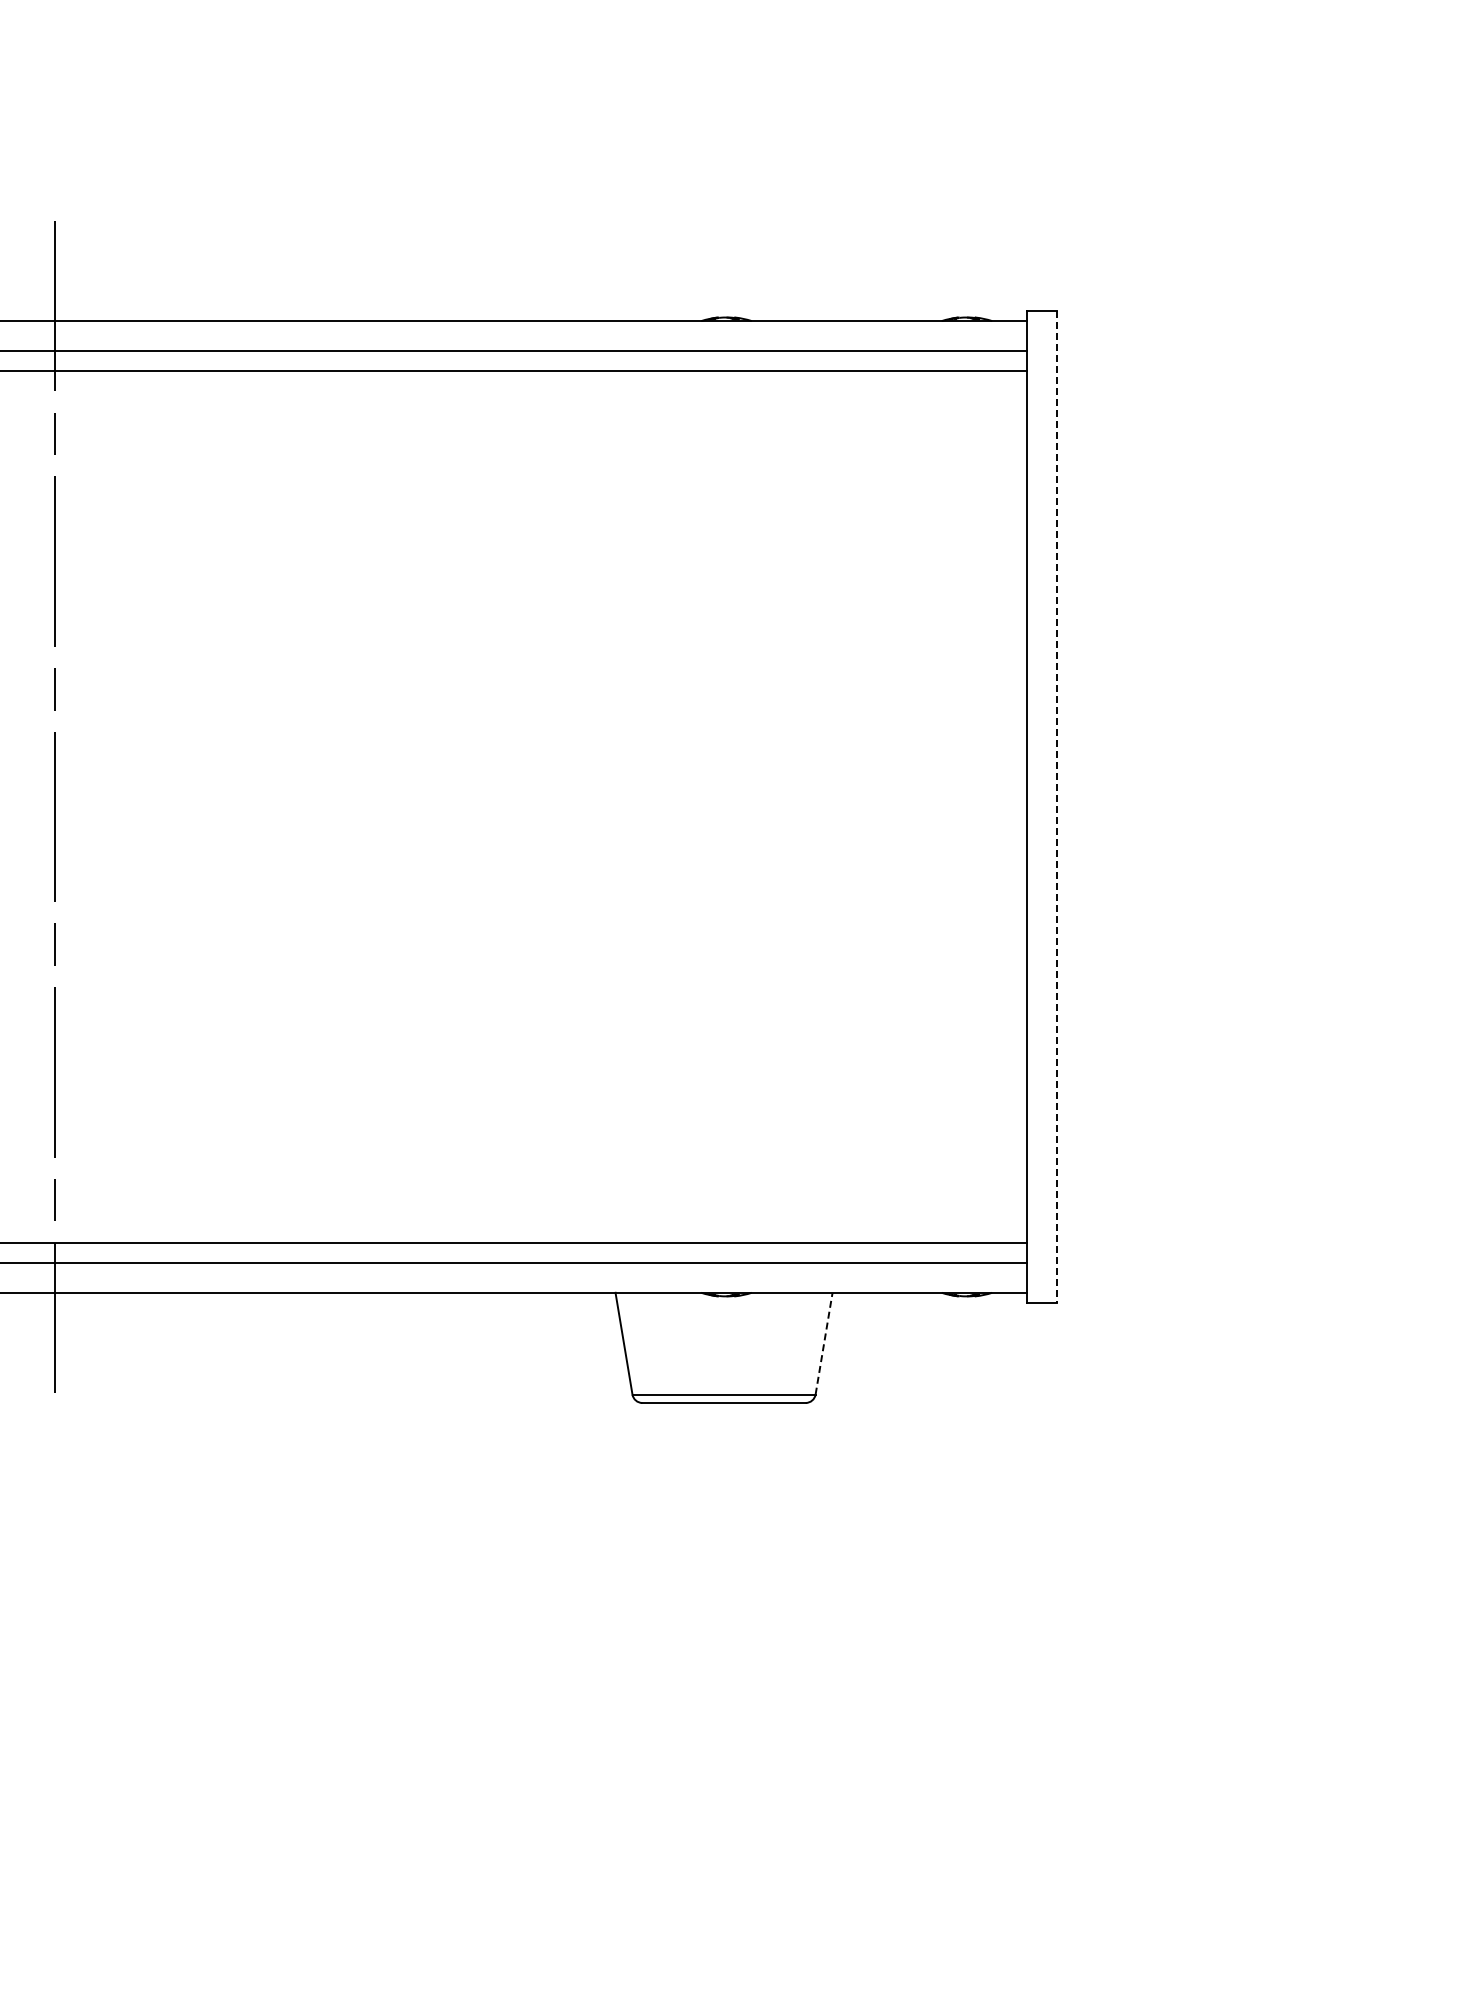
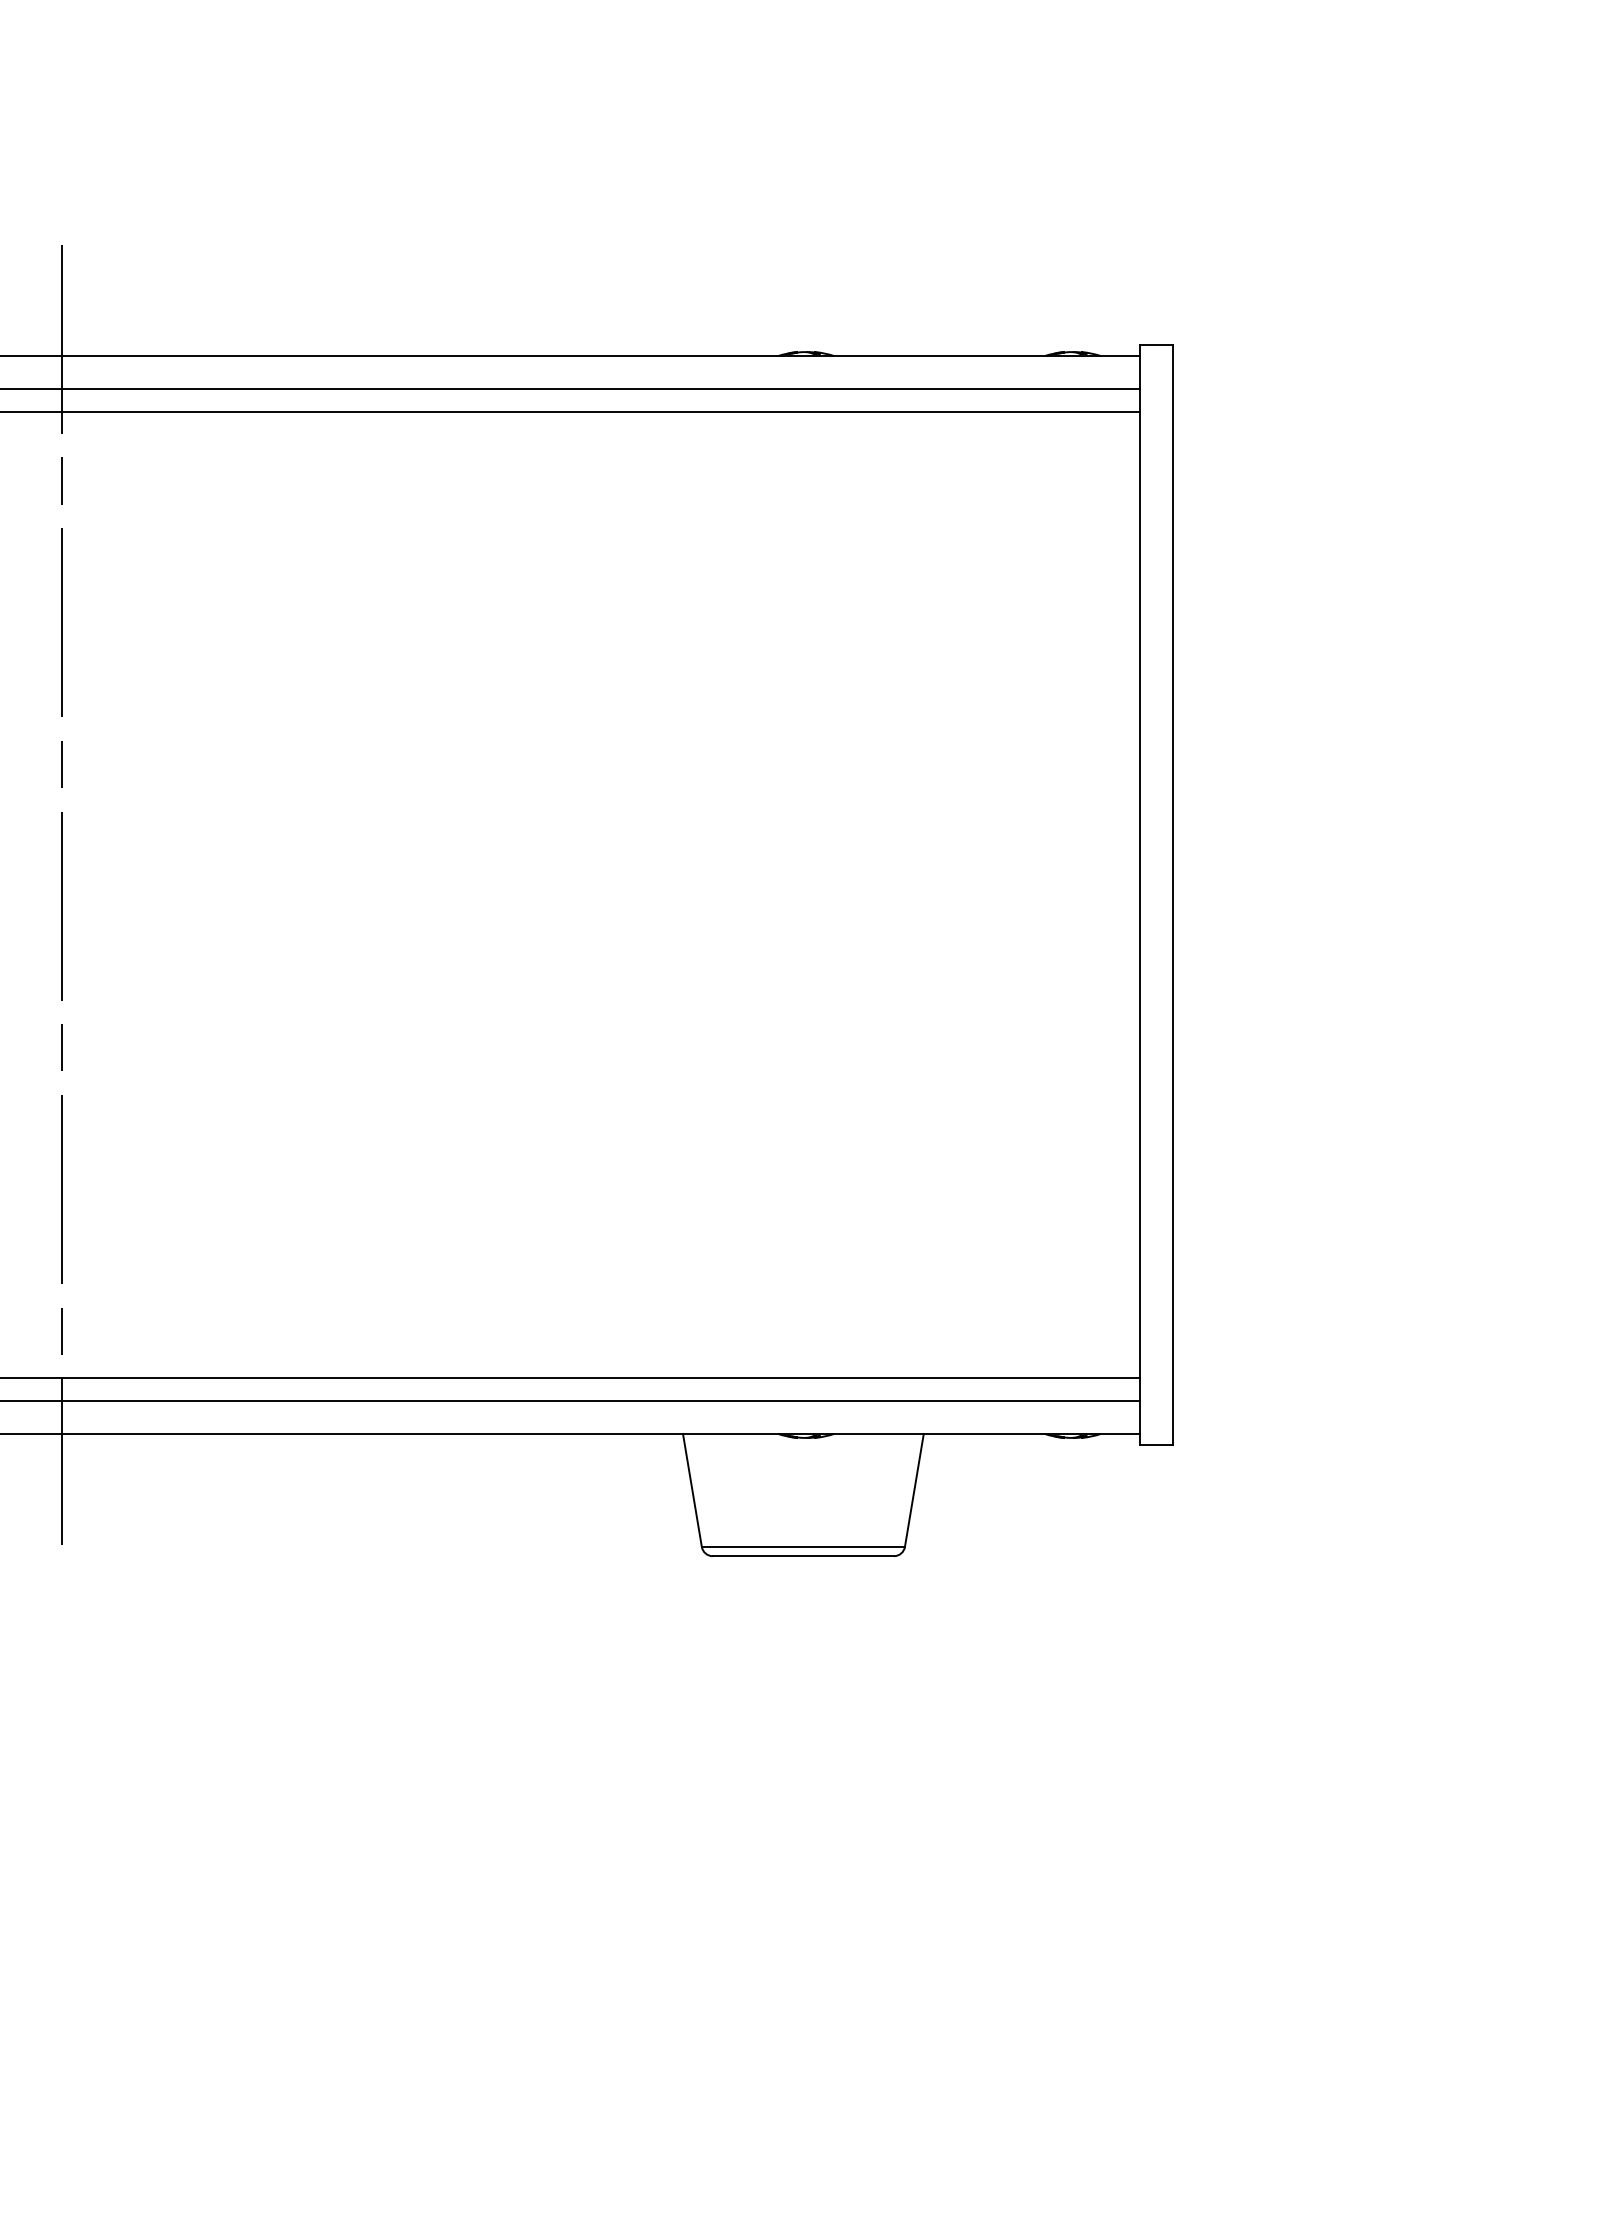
line: (1057, 806) -> (1173, 894), dashed -> solid
line: (824, 1343) -> (914, 1490), dashed -> solid

